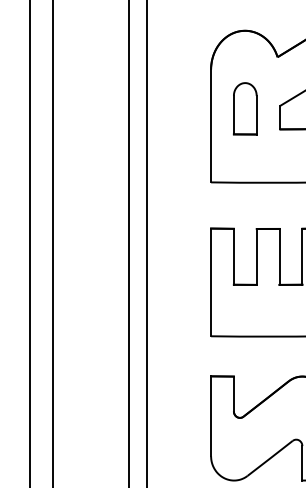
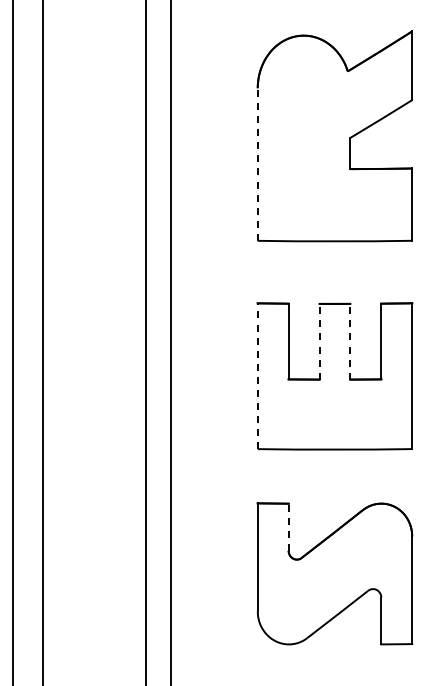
part: (244, 108) -> (303, 140), removed
line: (210, 125) -> (257, 164), solid -> dashed
line: (256, 256) -> (319, 341), solid -> dashed
line: (279, 256) -> (350, 341), solid -> dashed
line: (210, 282) -> (257, 376), solid -> dashed
line: (233, 394) -> (288, 527), solid -> dashed

